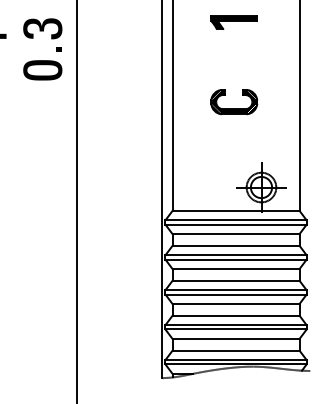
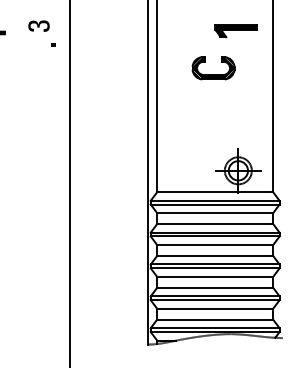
part: (233, 22) -> (235, 31), moved
part: (42, 28) -> (38, 25), size x0.6
part: (42, 70) -> (38, 64), removed
part: (234, 102) -> (213, 68), moved

